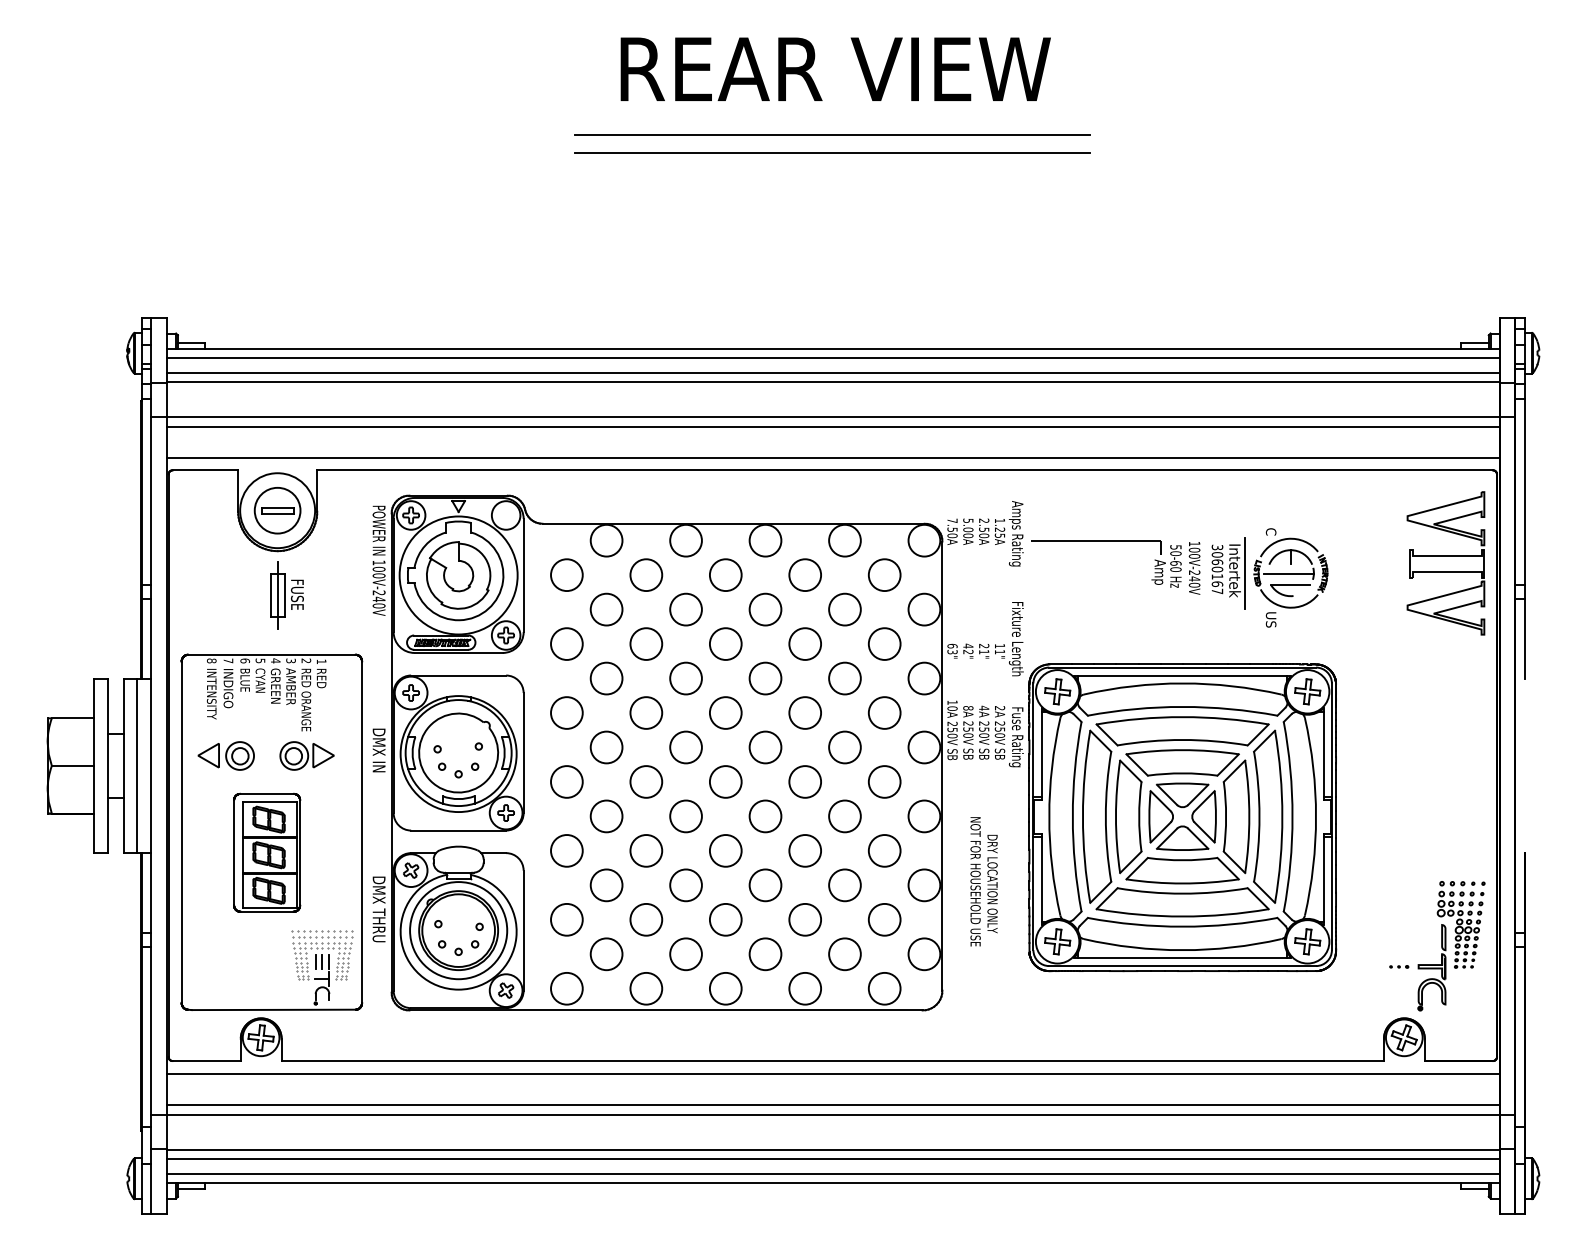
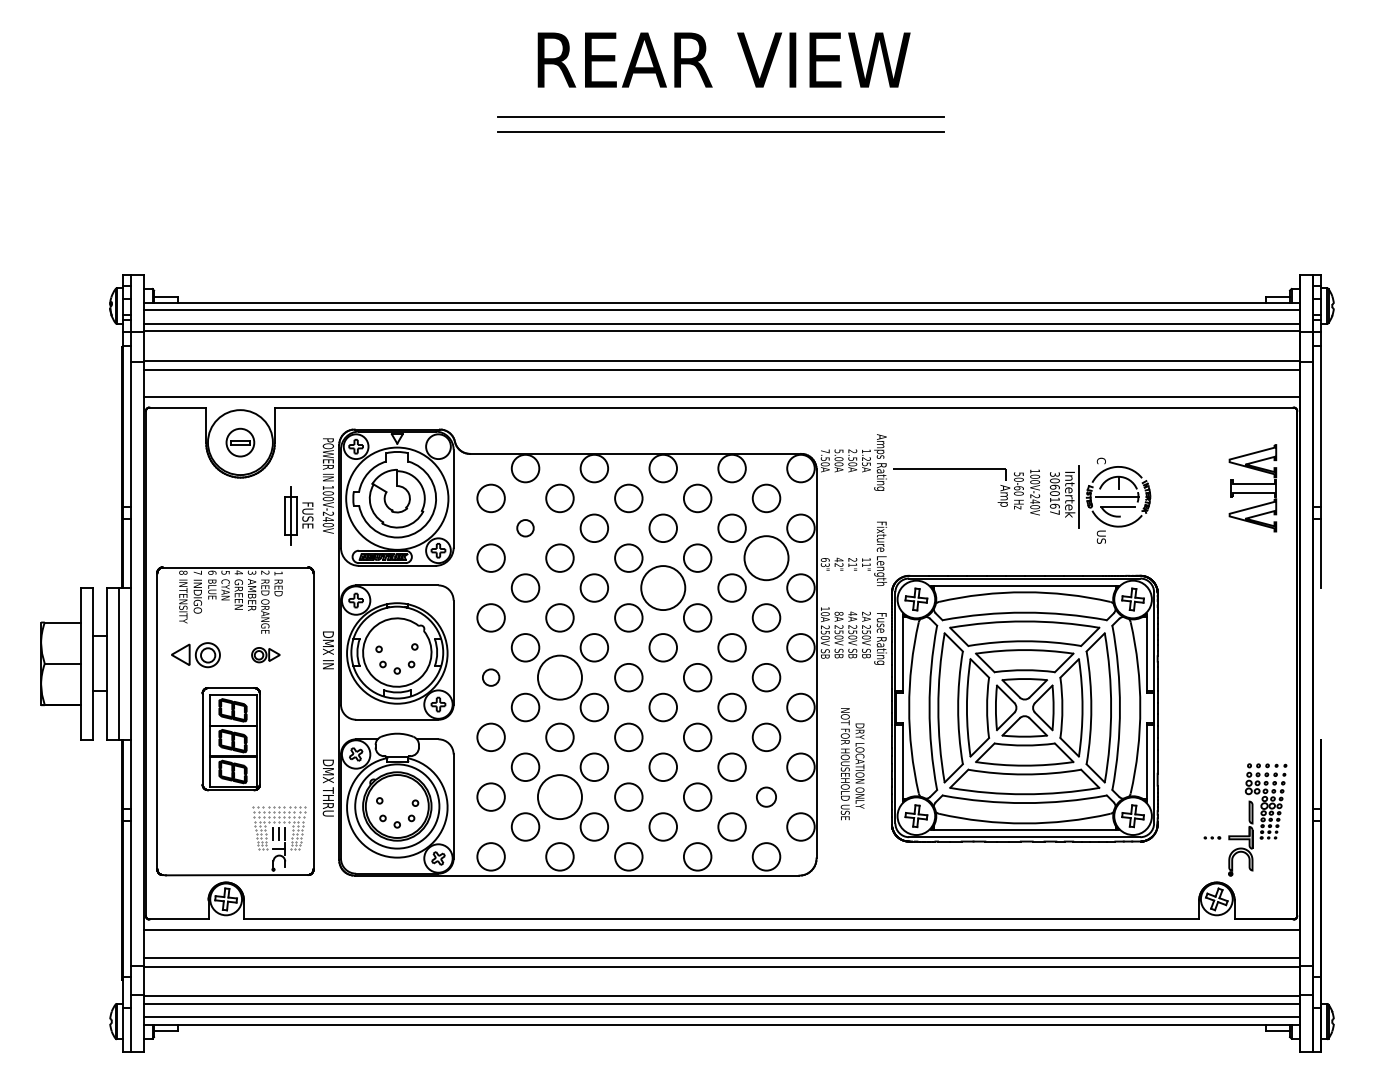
part: (277, 510) -> (240, 442), size x0.7
part: (1445, 563) -> (1252, 488), size x0.7
part: (286, 595) -> (298, 516), moved
circle: (606, 609) -> (525, 528), size x0.6
circle: (884, 643) -> (766, 557), size x1.6
circle: (765, 678) -> (663, 587), size x1.6
part: (306, 755) -> (265, 654), size x0.6
circle: (566, 781) -> (490, 677), size x0.6
circle: (646, 781) -> (560, 677), size x1.6
circle: (646, 919) -> (560, 796), size x1.6
circle: (884, 919) -> (766, 796), size x0.7

